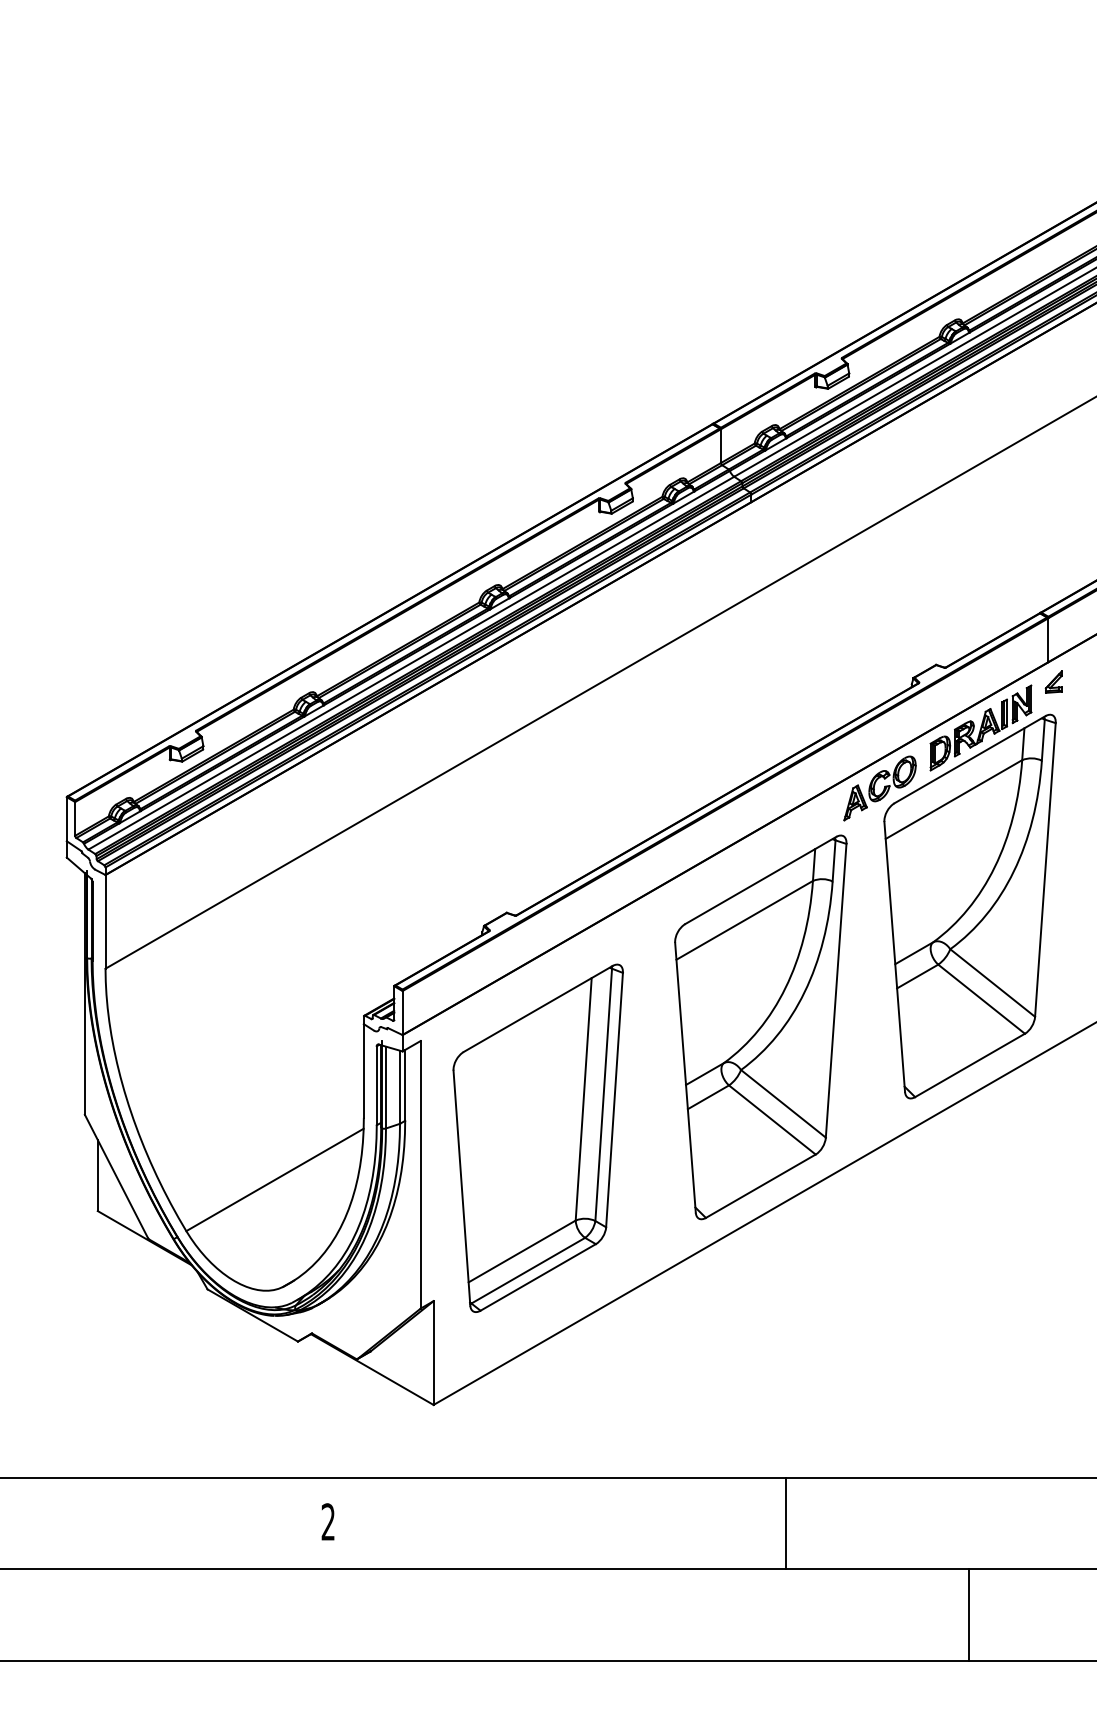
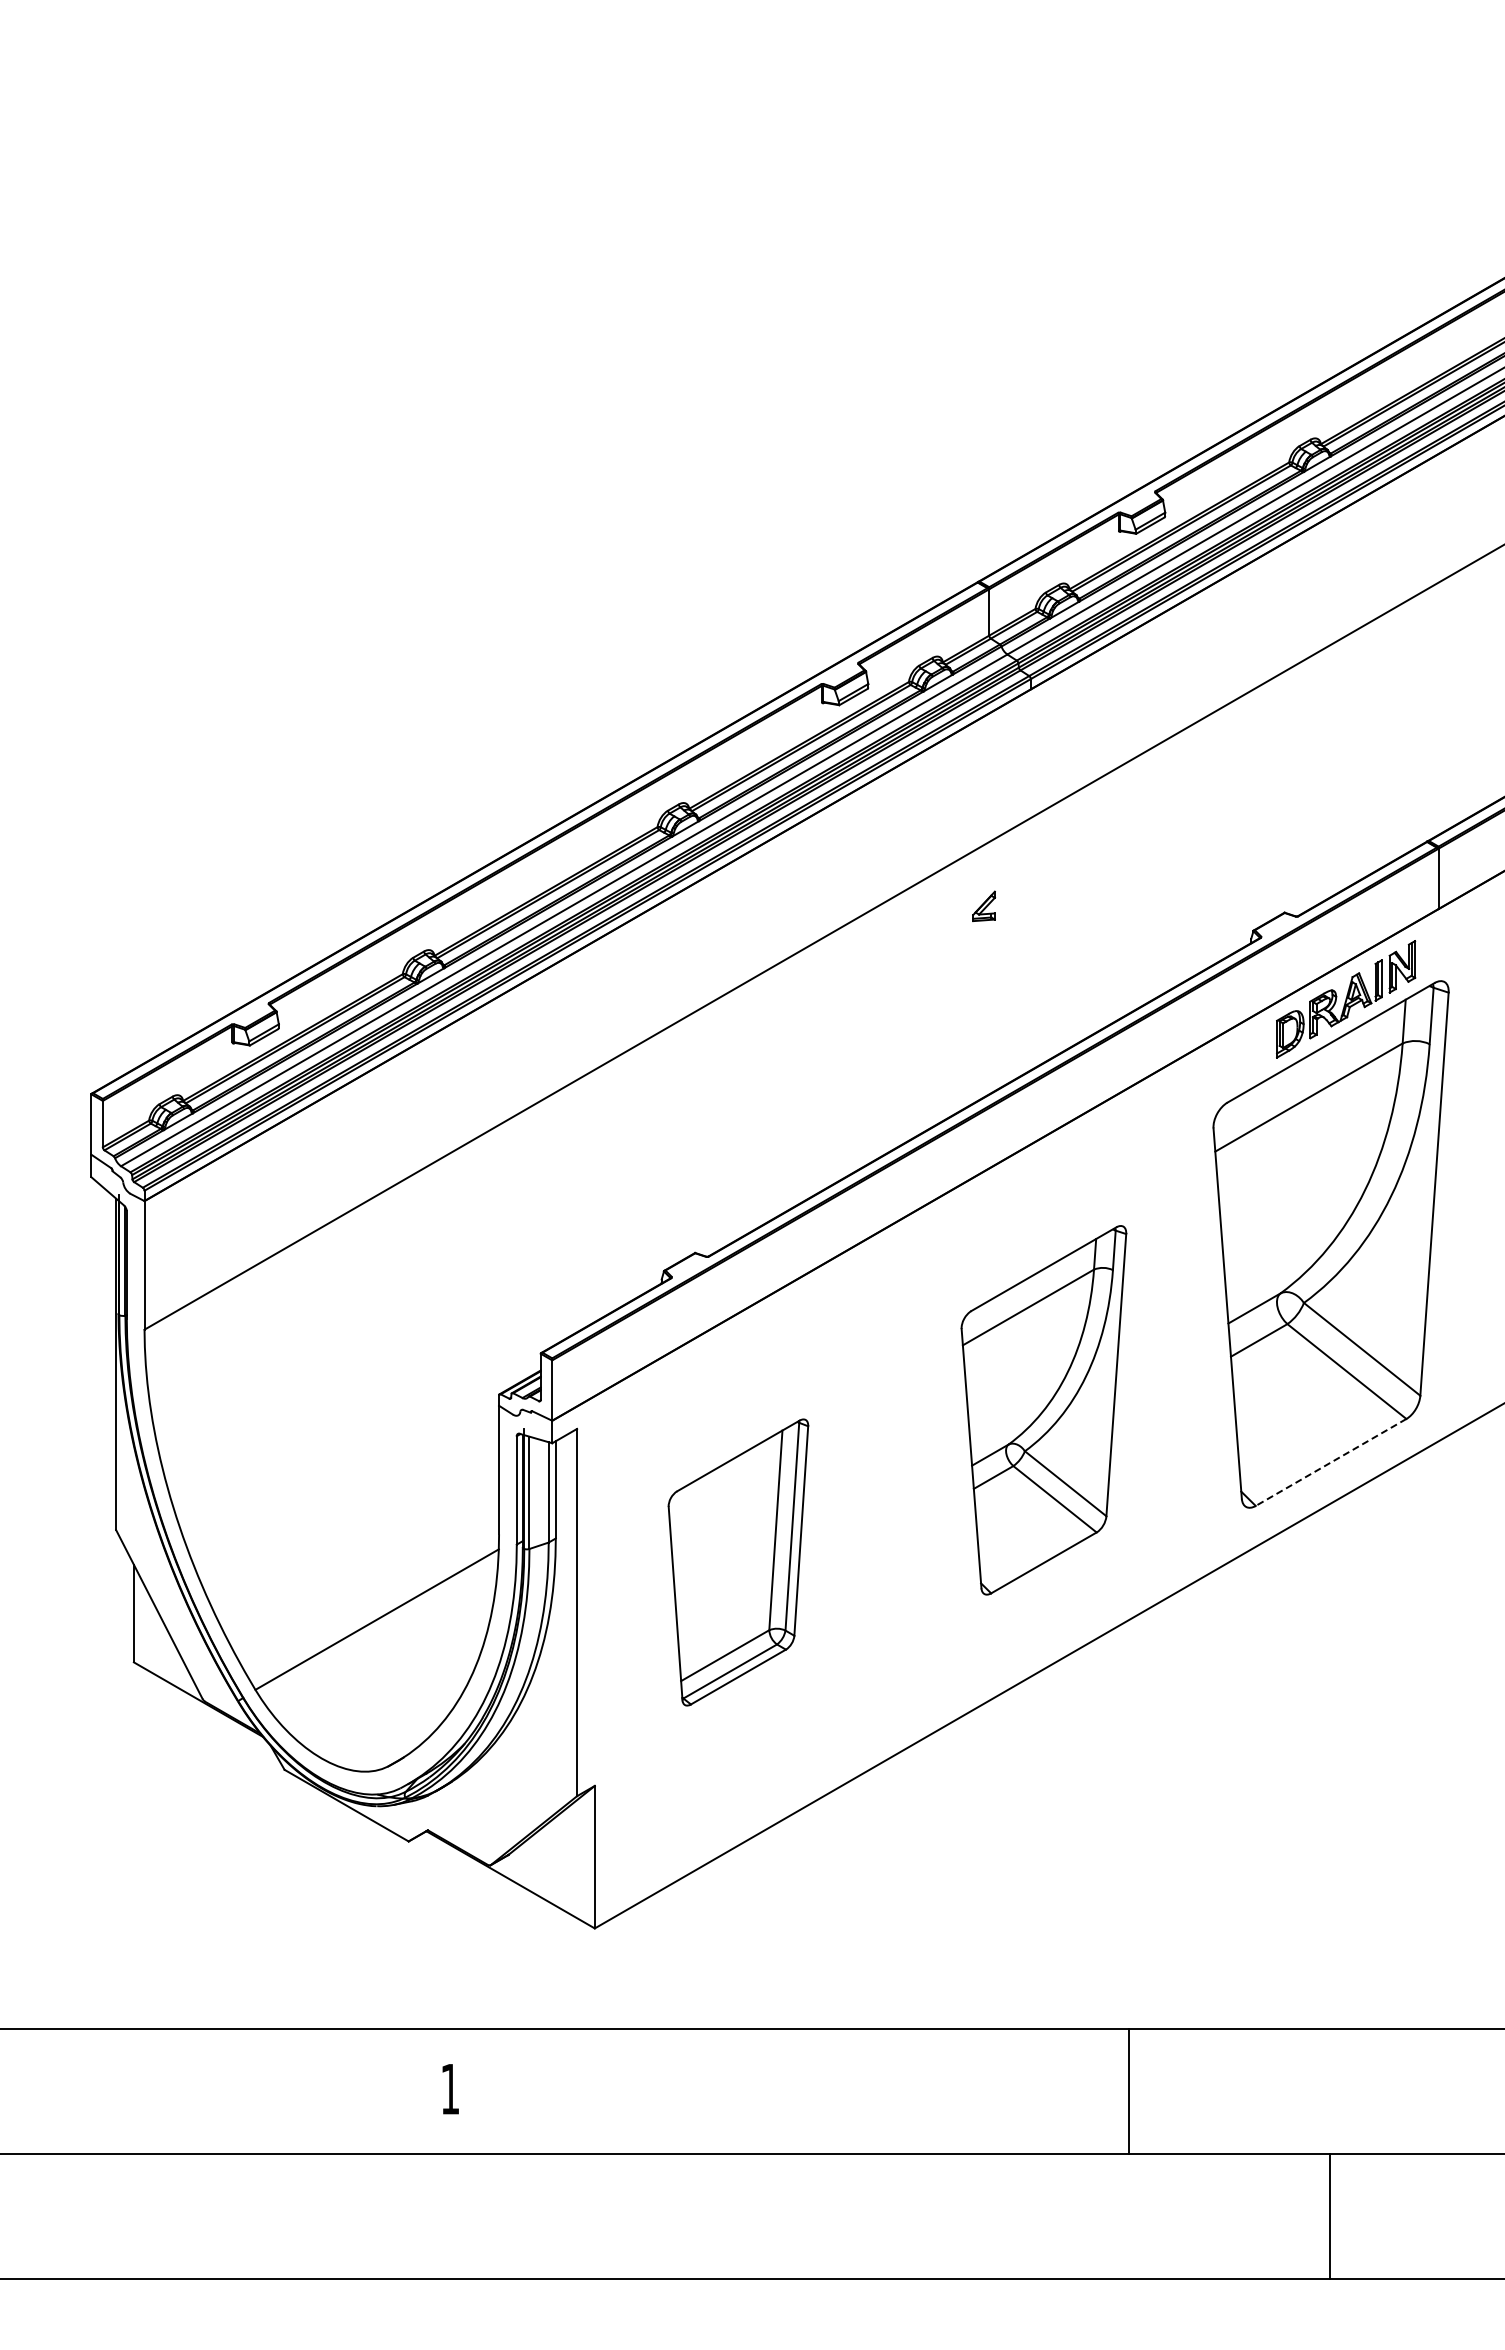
part: (1054, 681) -> (984, 905), moved
part: (880, 787) -> (1207, 1081), removed
part: (760, 1027) -> (1043, 1410), size x0.7
line: (970, 1065) -> (1331, 1462), solid -> dashed
part: (538, 1138) -> (738, 1562), size x0.6
text: (327, 1521) -> (449, 2088), 2 -> 1
line: (786, 1523) -> (1128, 2091), moved

